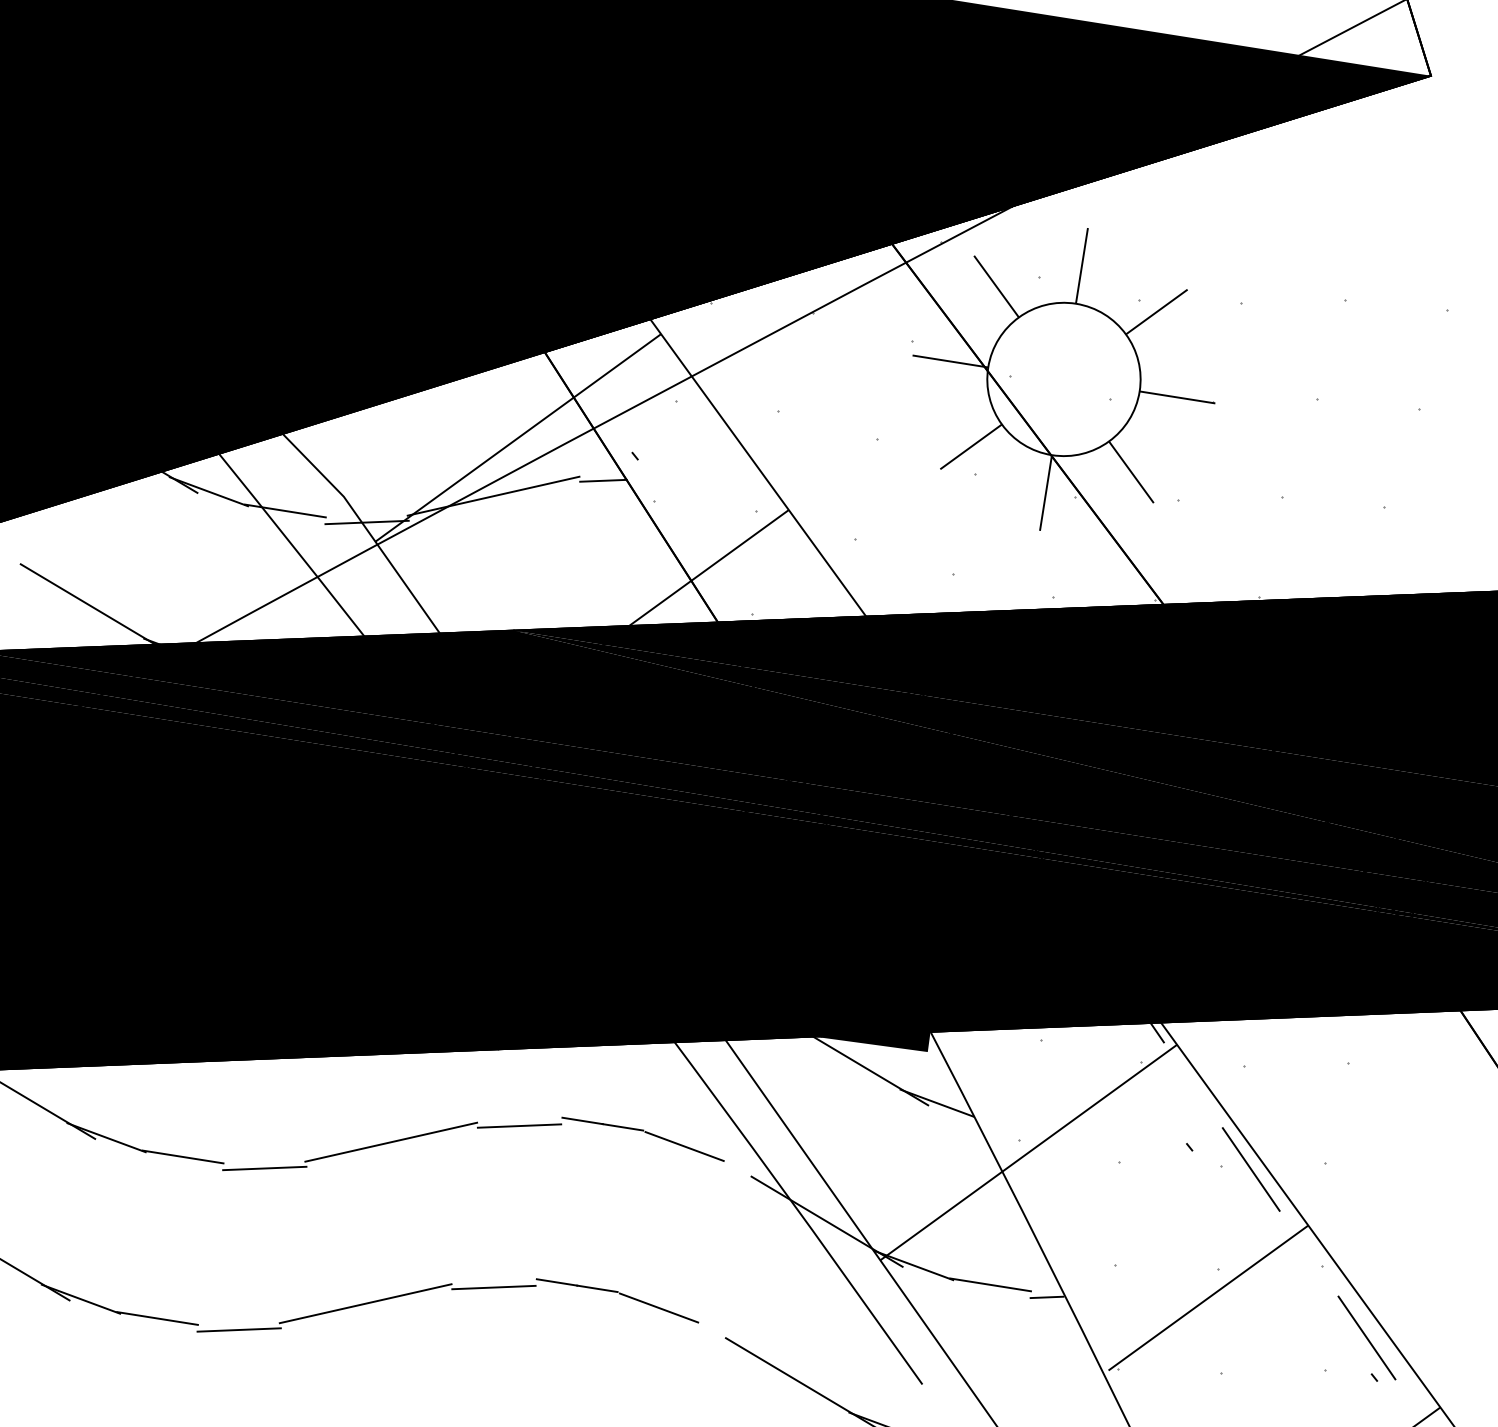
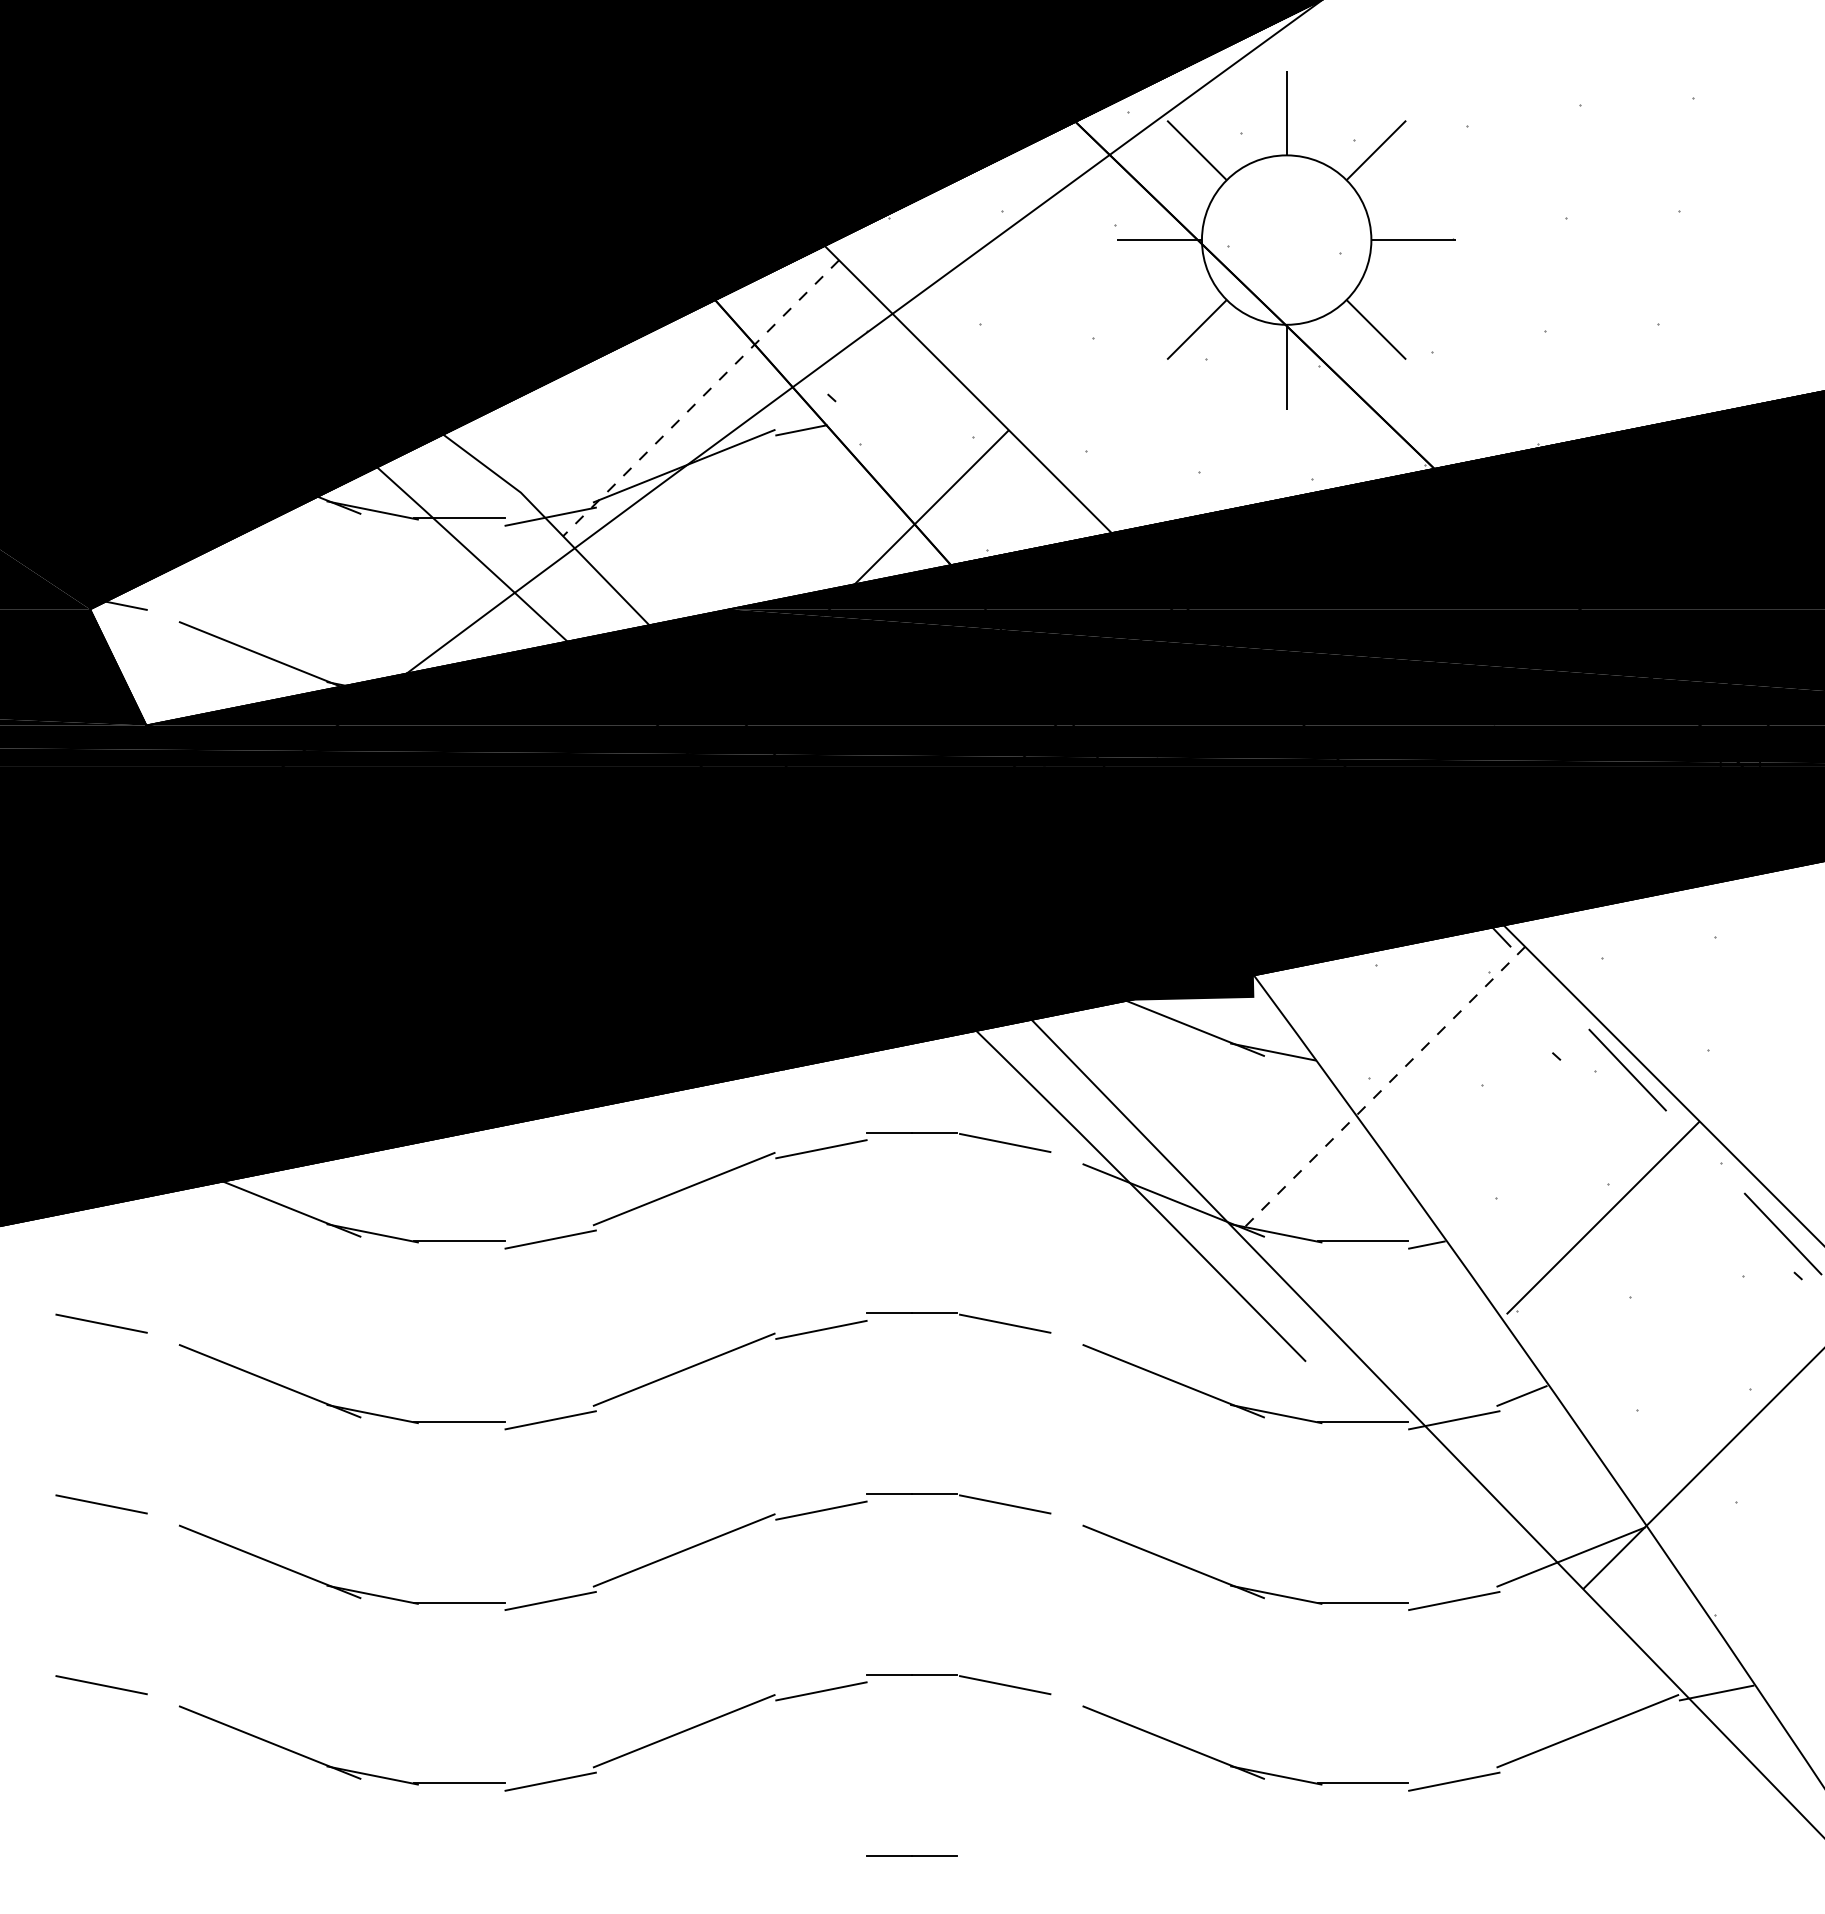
line: (517, 438) -> (700, 398), solid -> dashed
line: (1028, 1152) -> (1381, 1090), solid -> dashed

